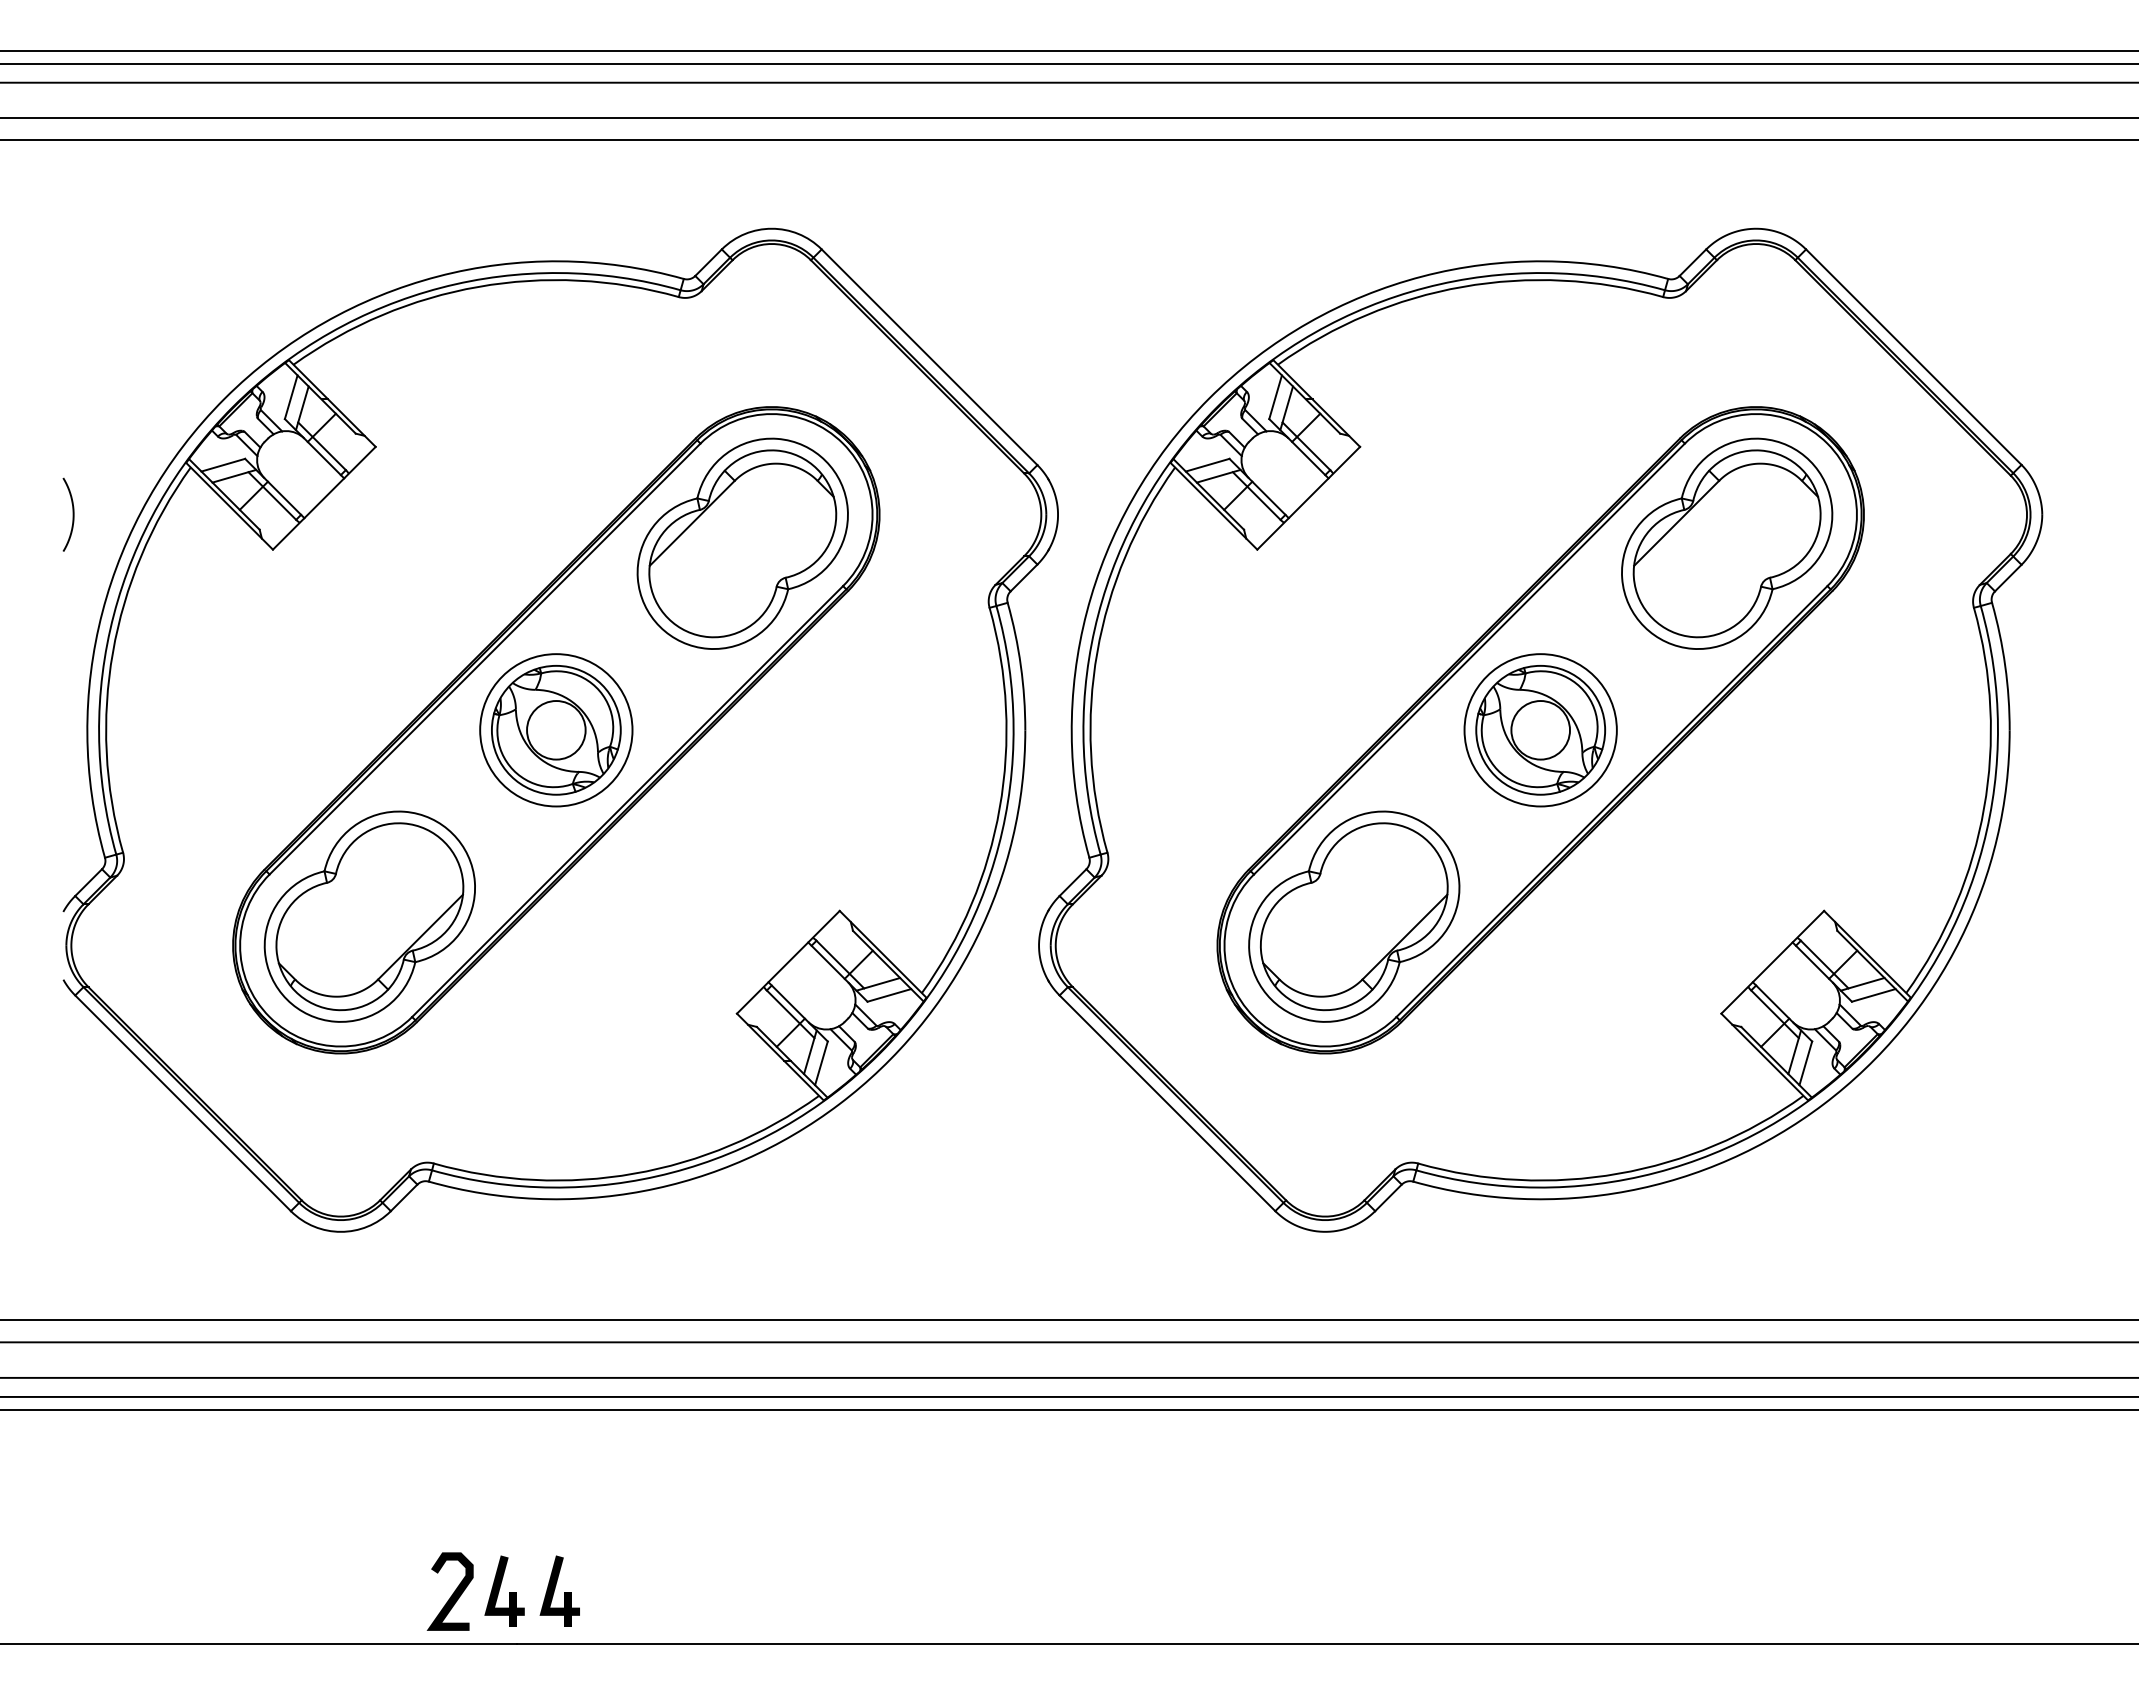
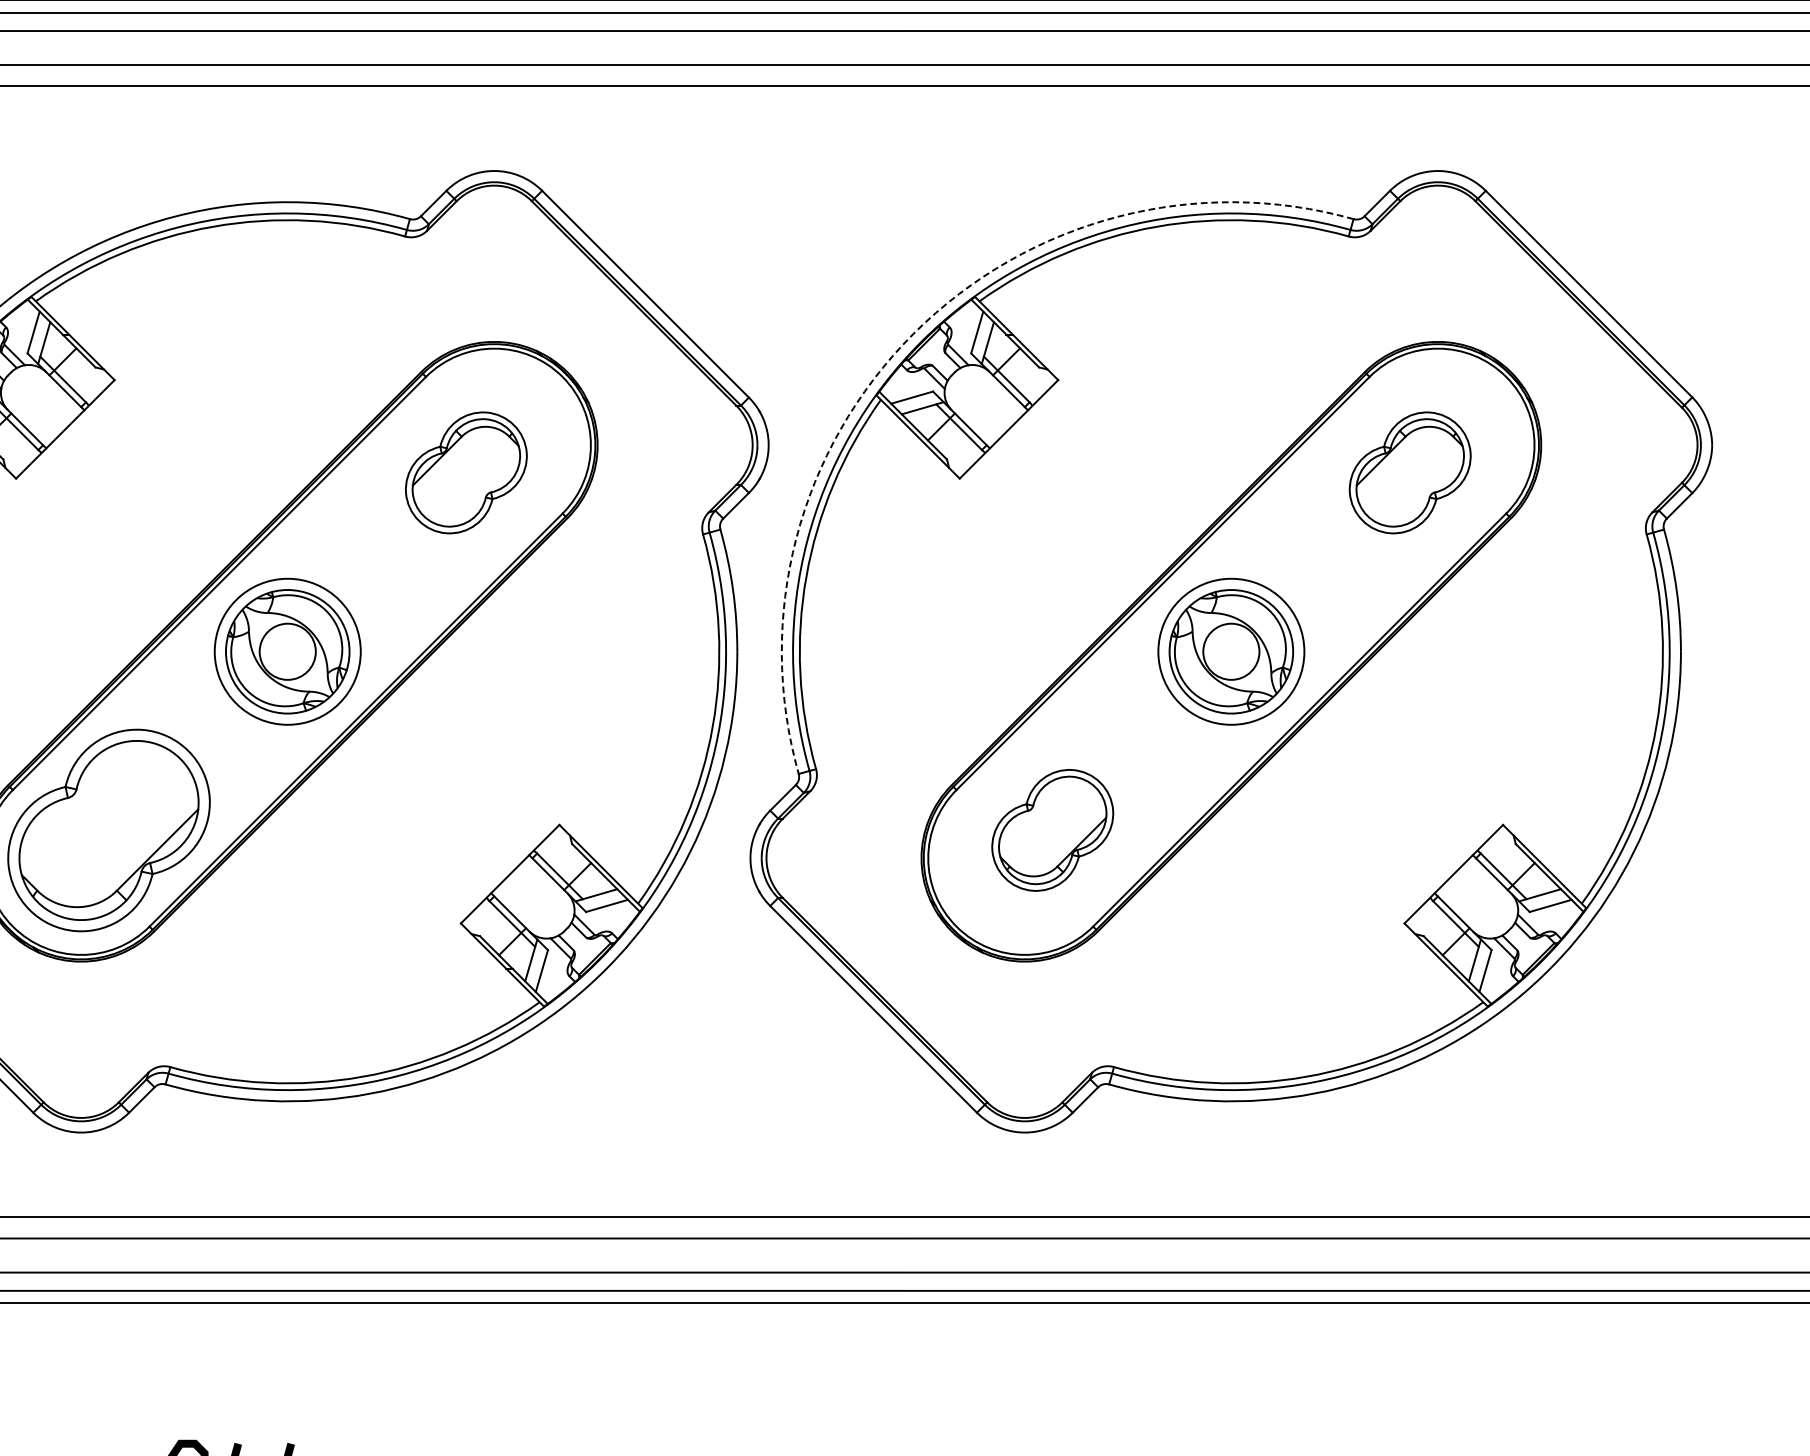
arc: (1209, 398) -> (913, 333), solid -> dashed
part: (742, 543) -> (466, 472), size x0.6
part: (1727, 543) -> (1410, 472), size x0.6
part: (1354, 916) -> (1052, 830), size x0.6

